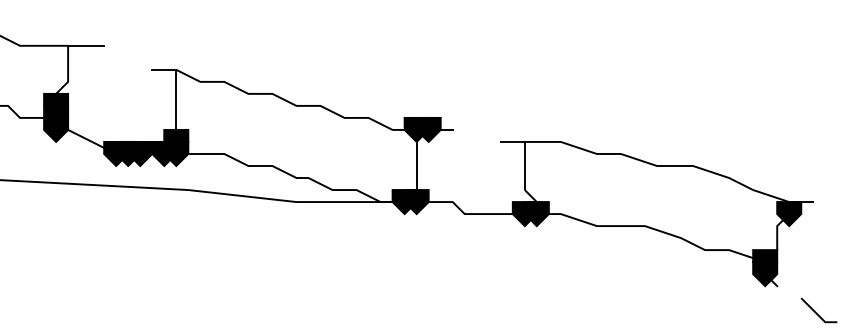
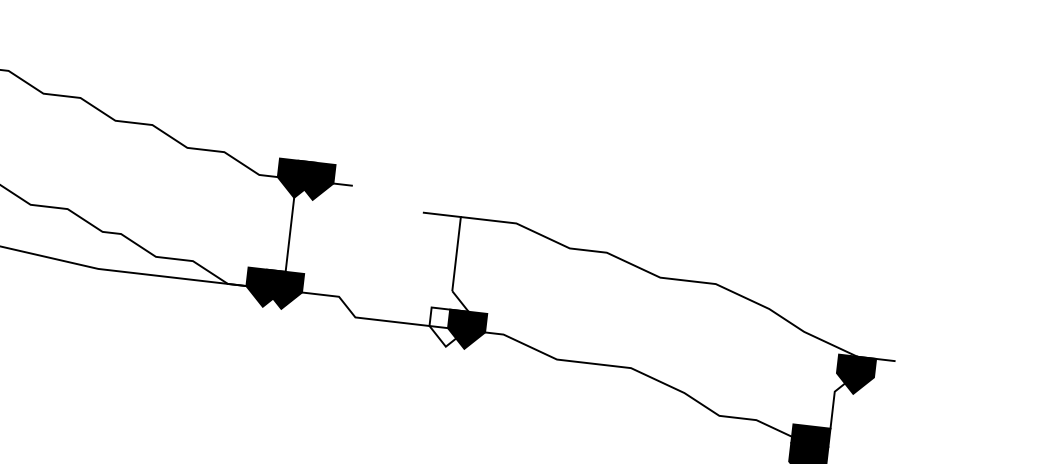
fill: (524, 214) -> (447, 328), removed

